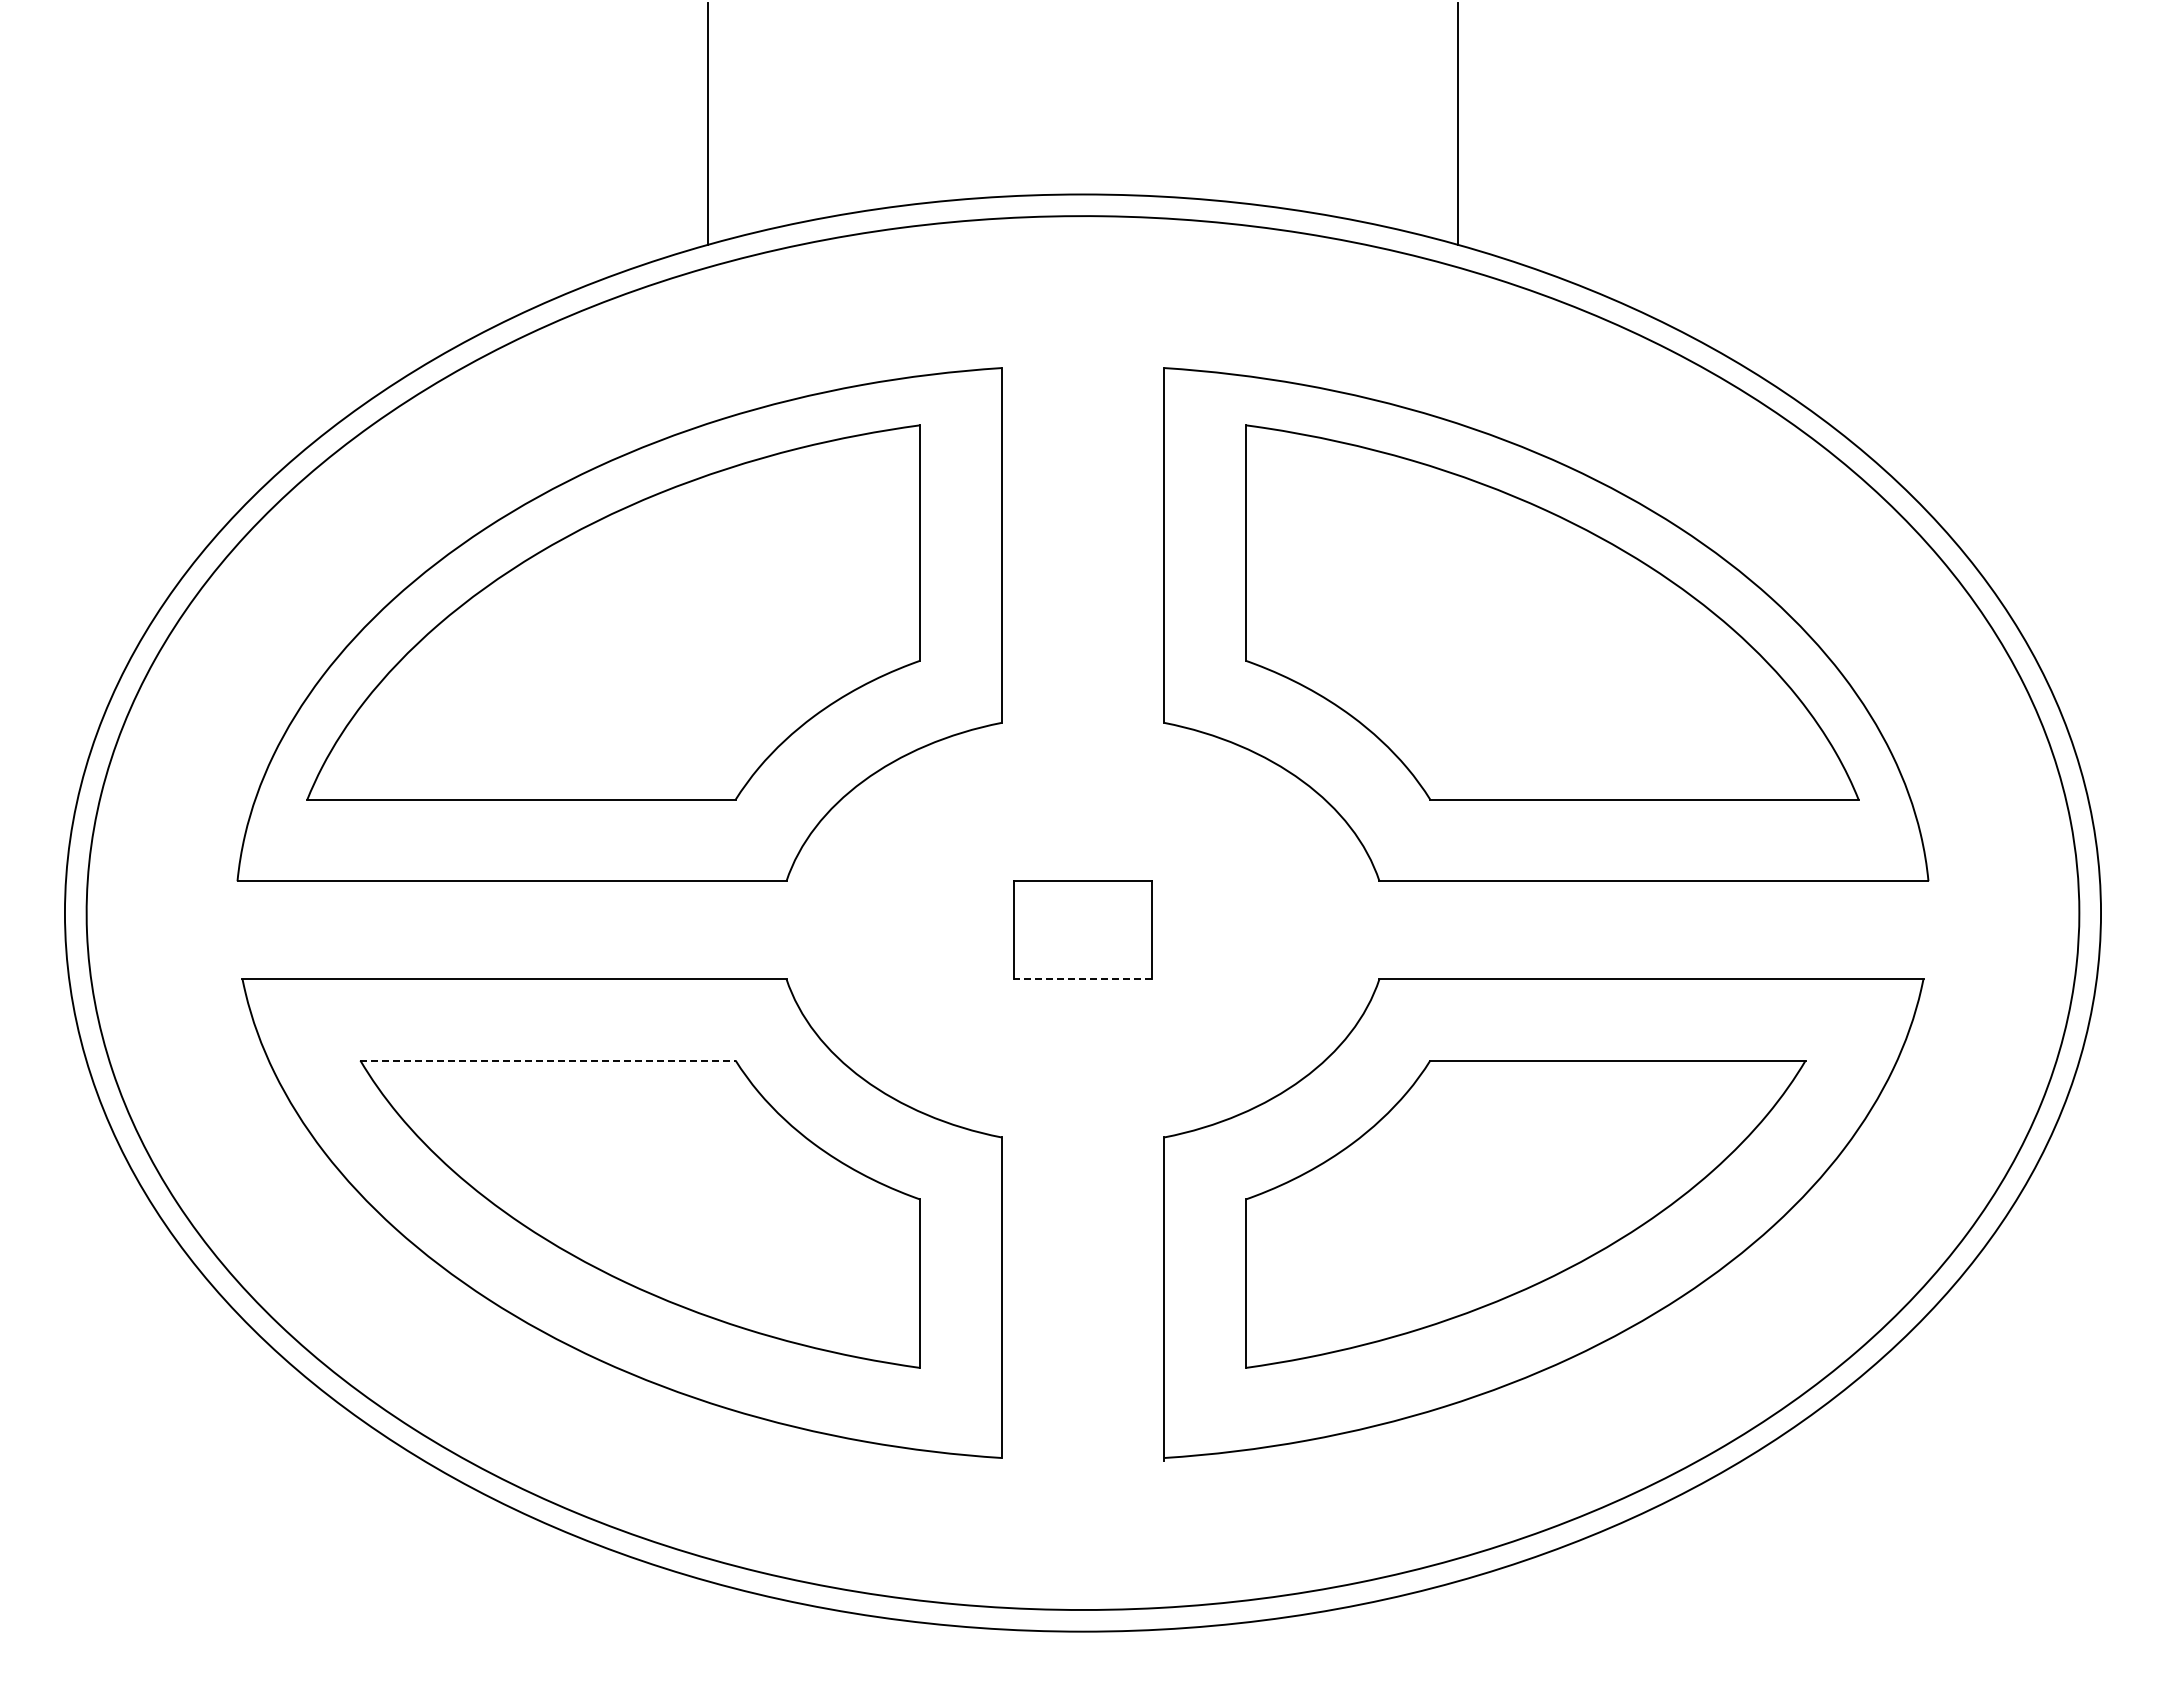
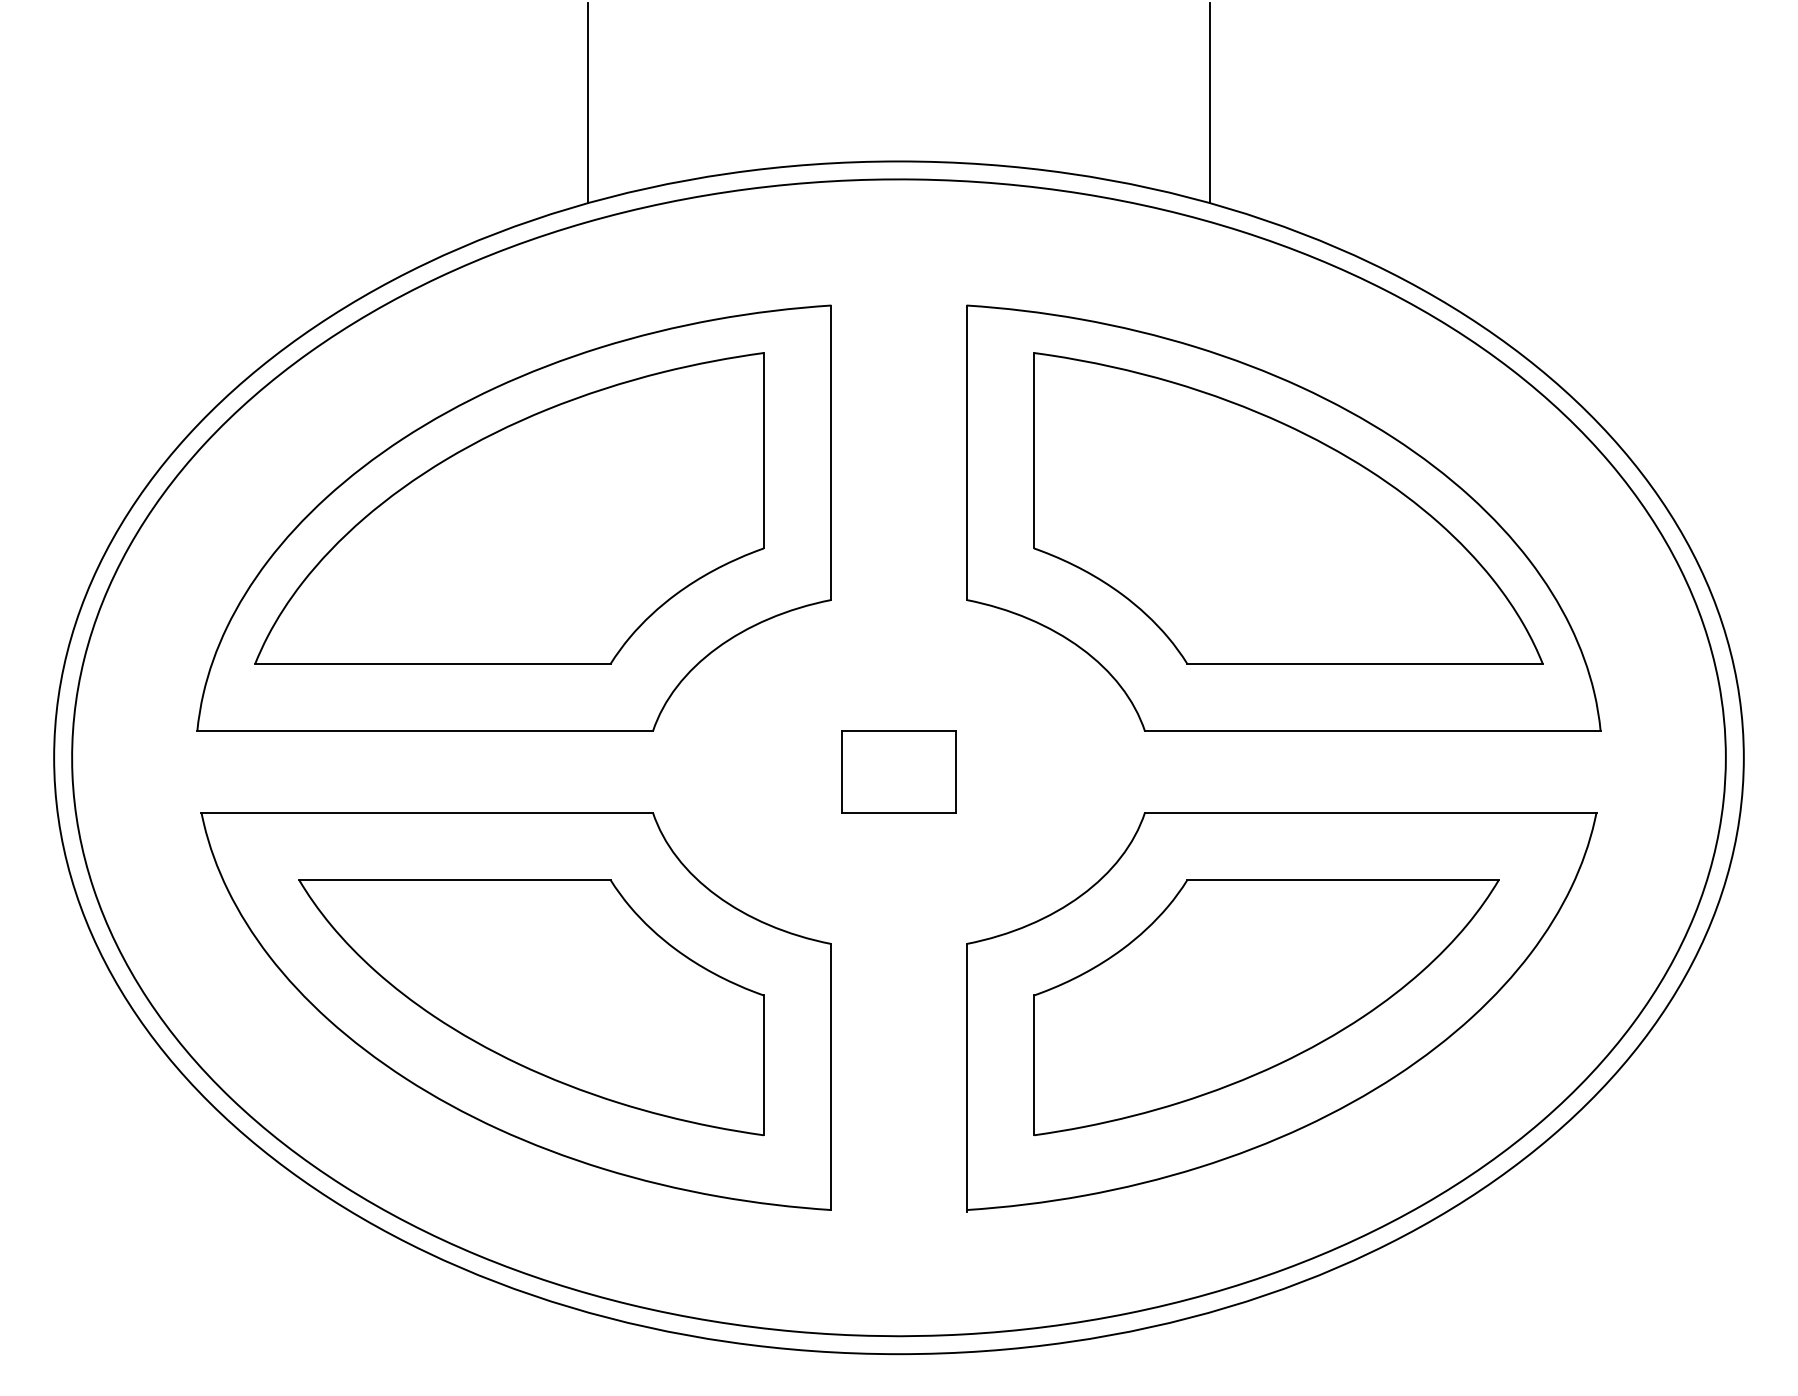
line: (1082, 979) -> (898, 812), dashed -> solid
line: (548, 1060) -> (455, 880), dashed -> solid

